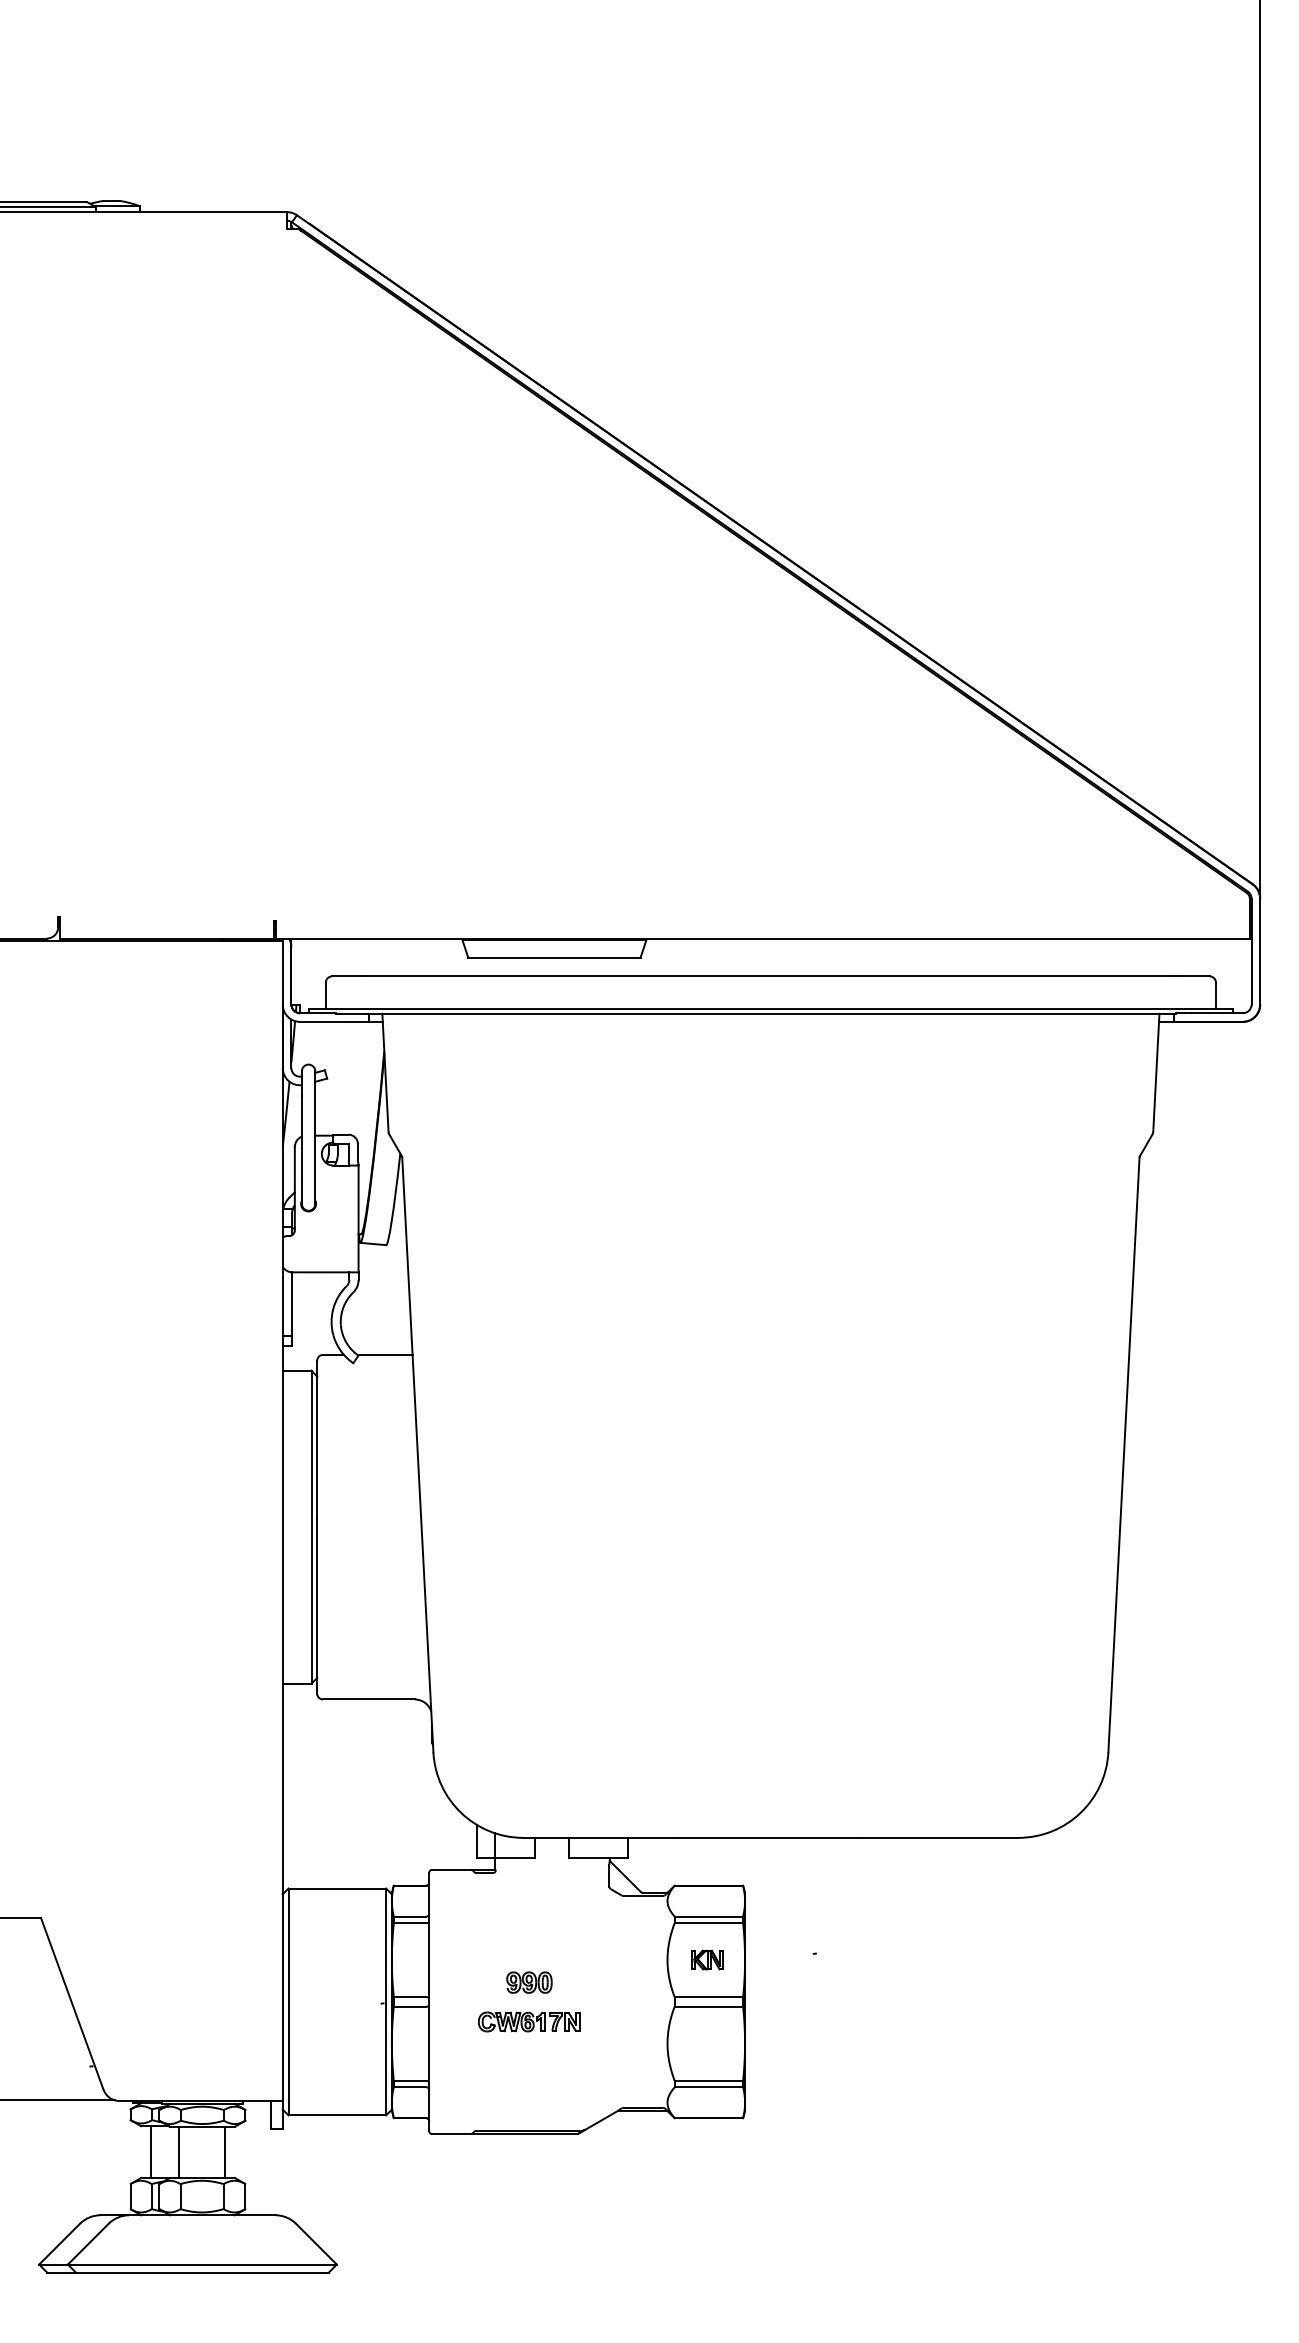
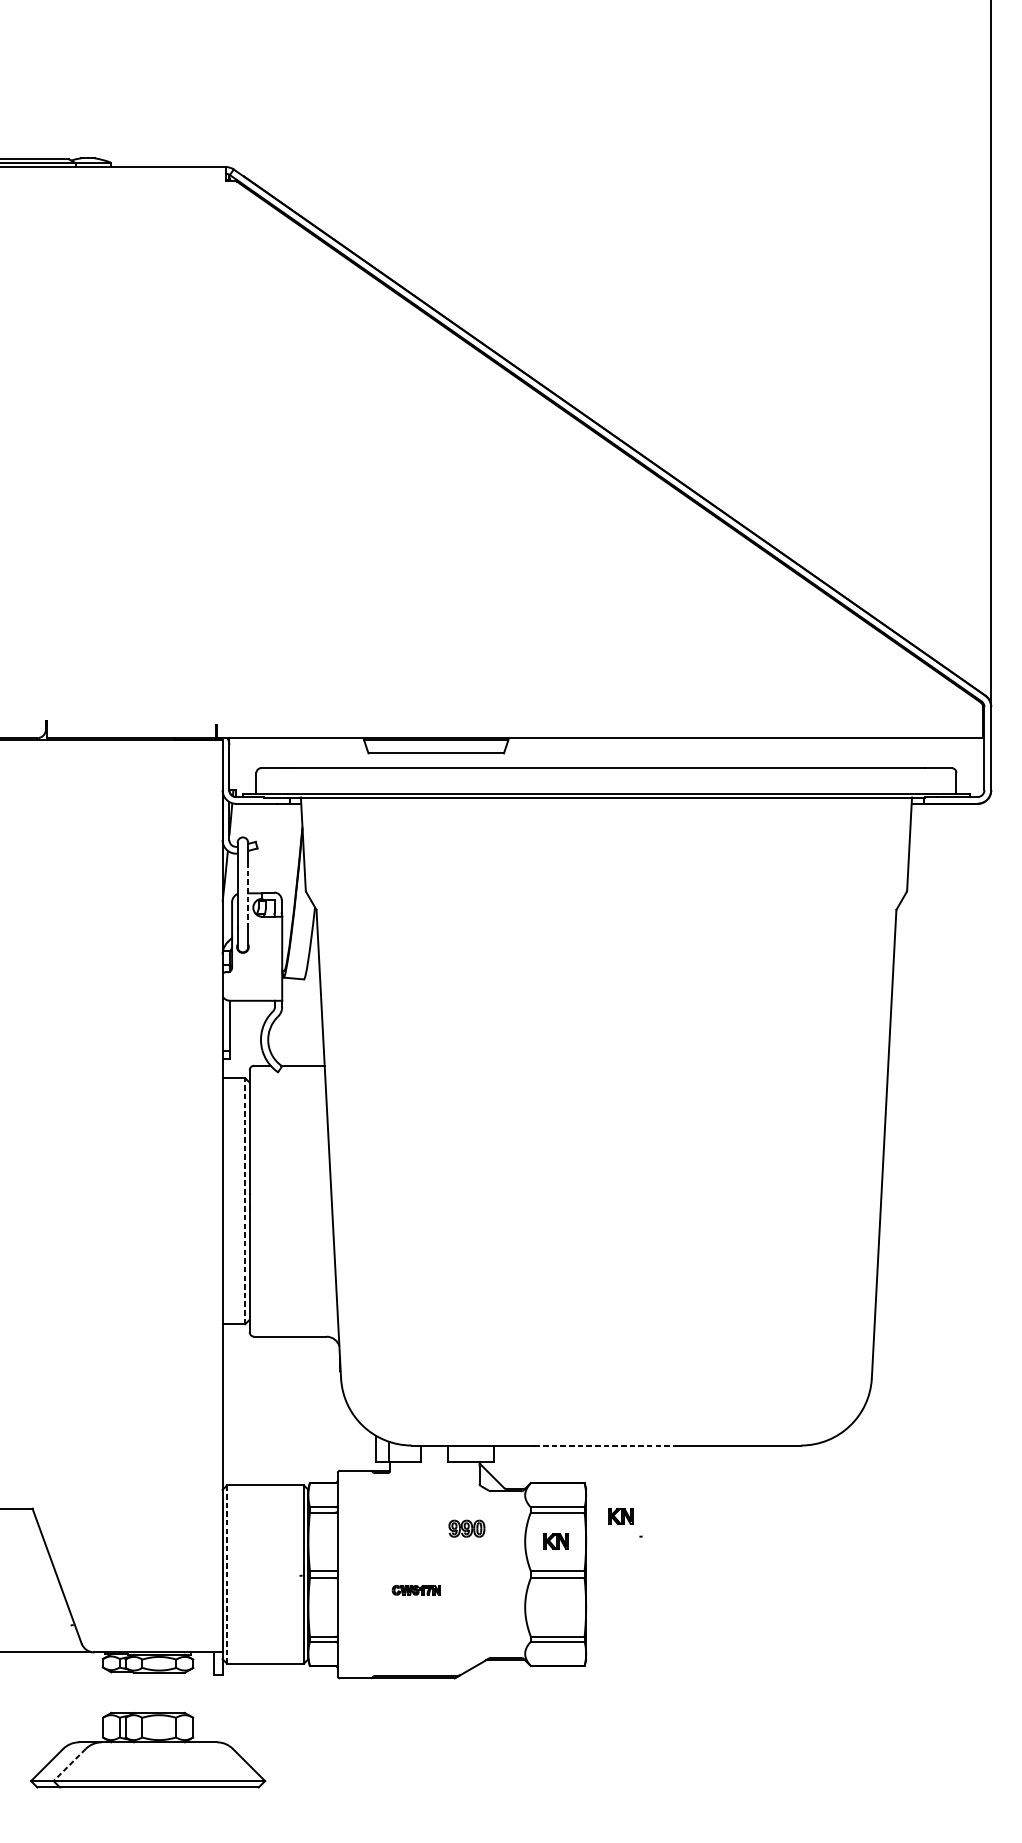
line: (315, 1137) -> (248, 894), solid -> dashed
line: (311, 1526) -> (245, 1200), solid -> dashed
line: (770, 1837) -> (606, 1445), solid -> dashed
part: (789, 1927) -> (621, 1516), added
part: (529, 1982) -> (466, 1528), moved
line: (288, 2002) -> (227, 1574), solid -> dashed
part: (529, 2021) -> (416, 1589), size x0.6
line: (150, 2151) -> (118, 1692), removed
line: (179, 2151) -> (141, 1692), removed
line: (225, 2151) -> (177, 1692), removed
line: (88, 2244) -> (69, 1765), solid -> dashed

